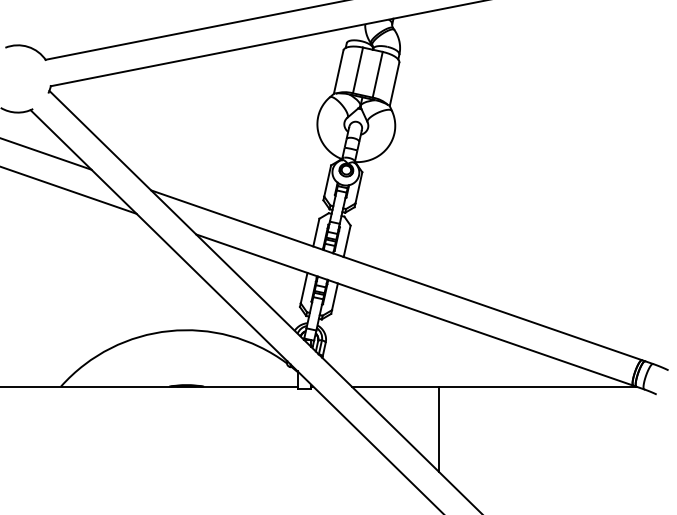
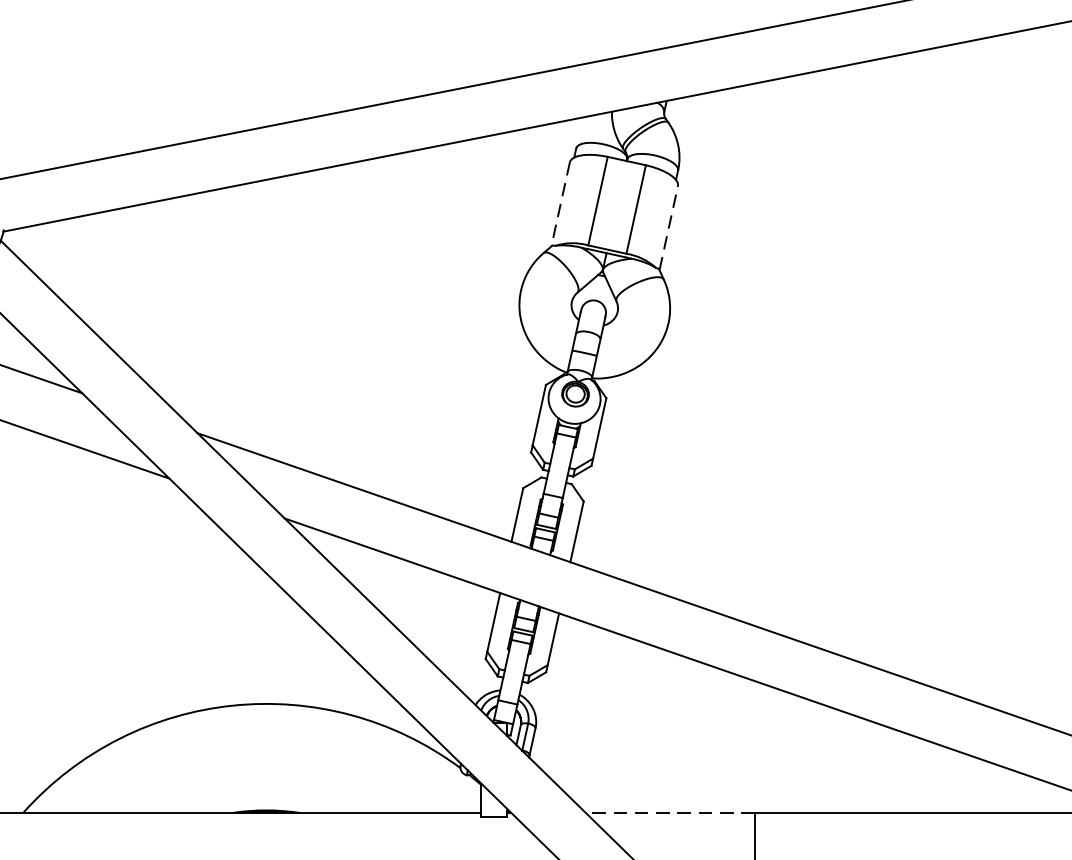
line: (338, 72) -> (560, 205), solid -> dashed
line: (394, 83) -> (668, 226), solid -> dashed
line: (395, 386) -> (670, 812), solid -> dashed

